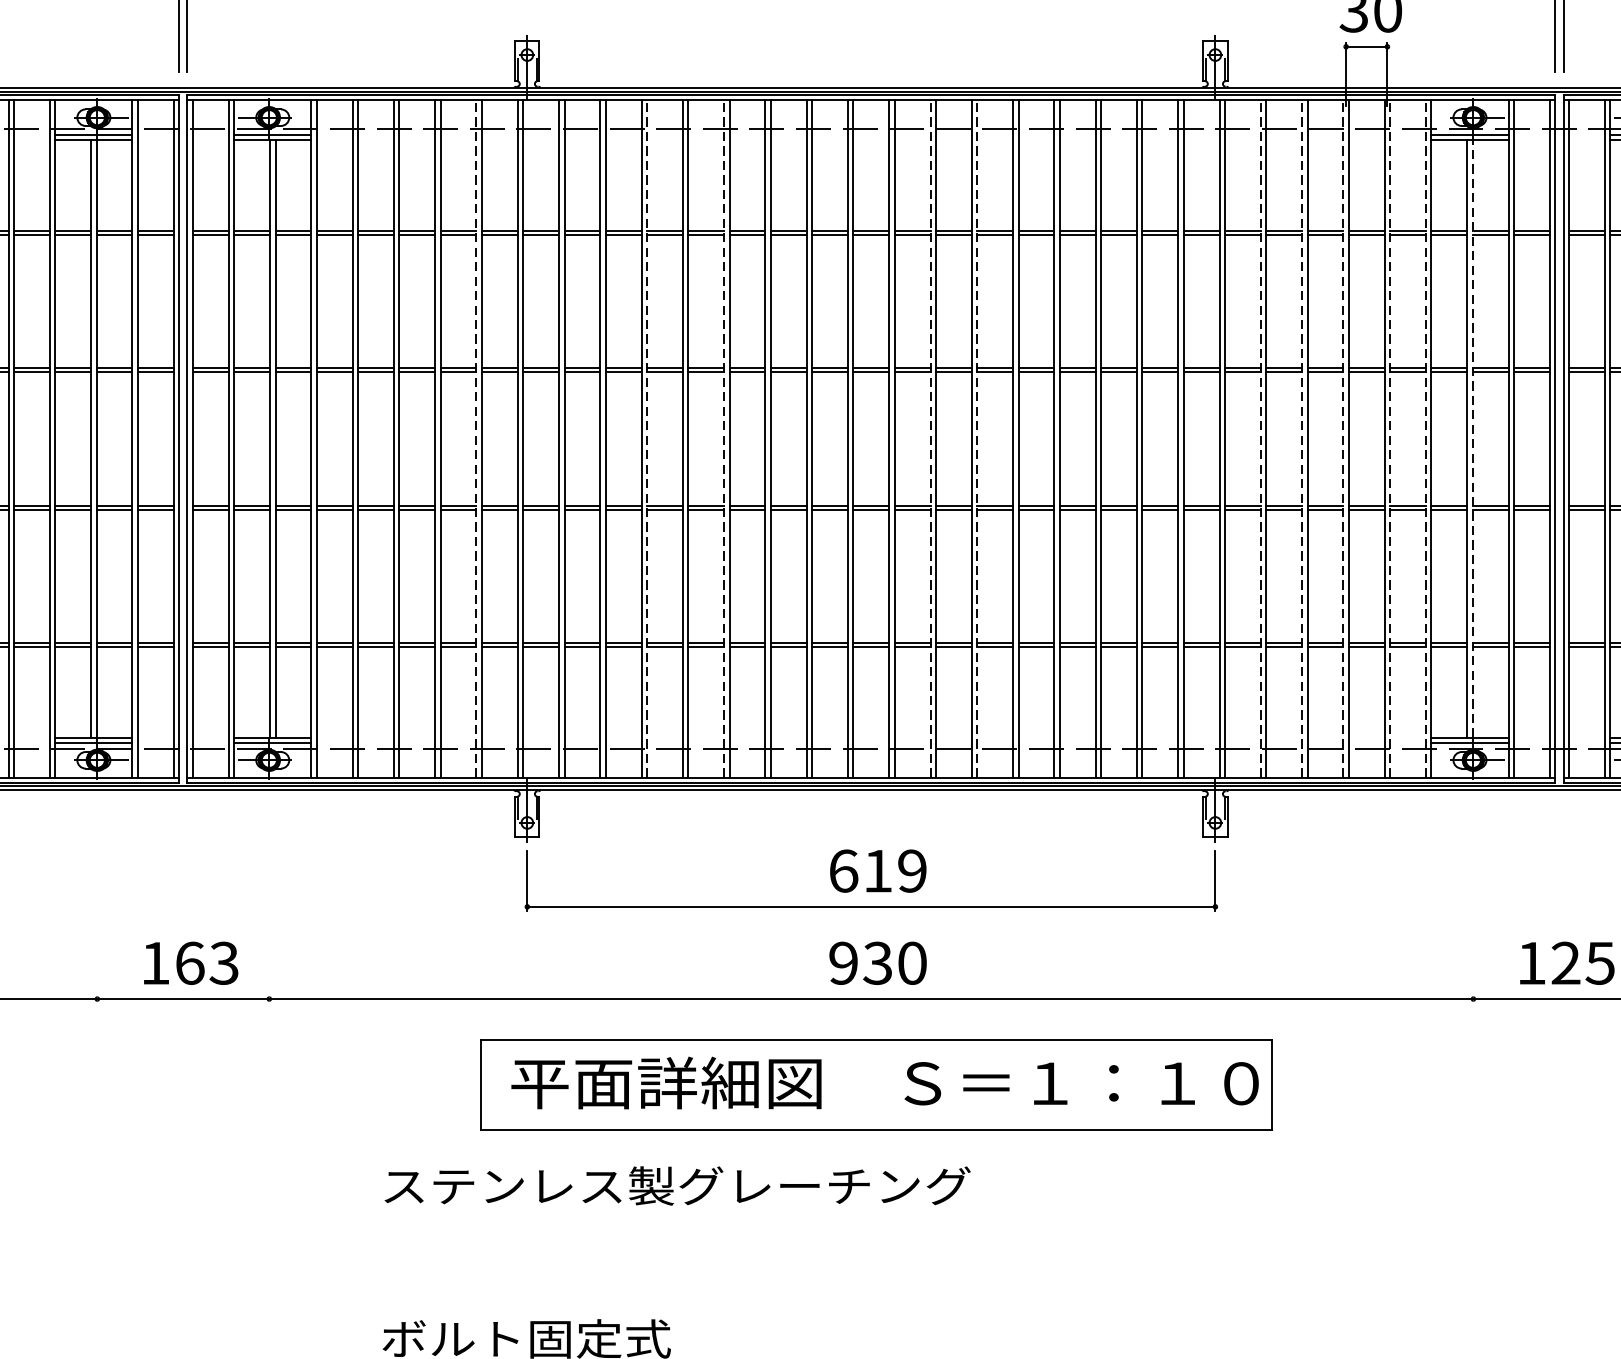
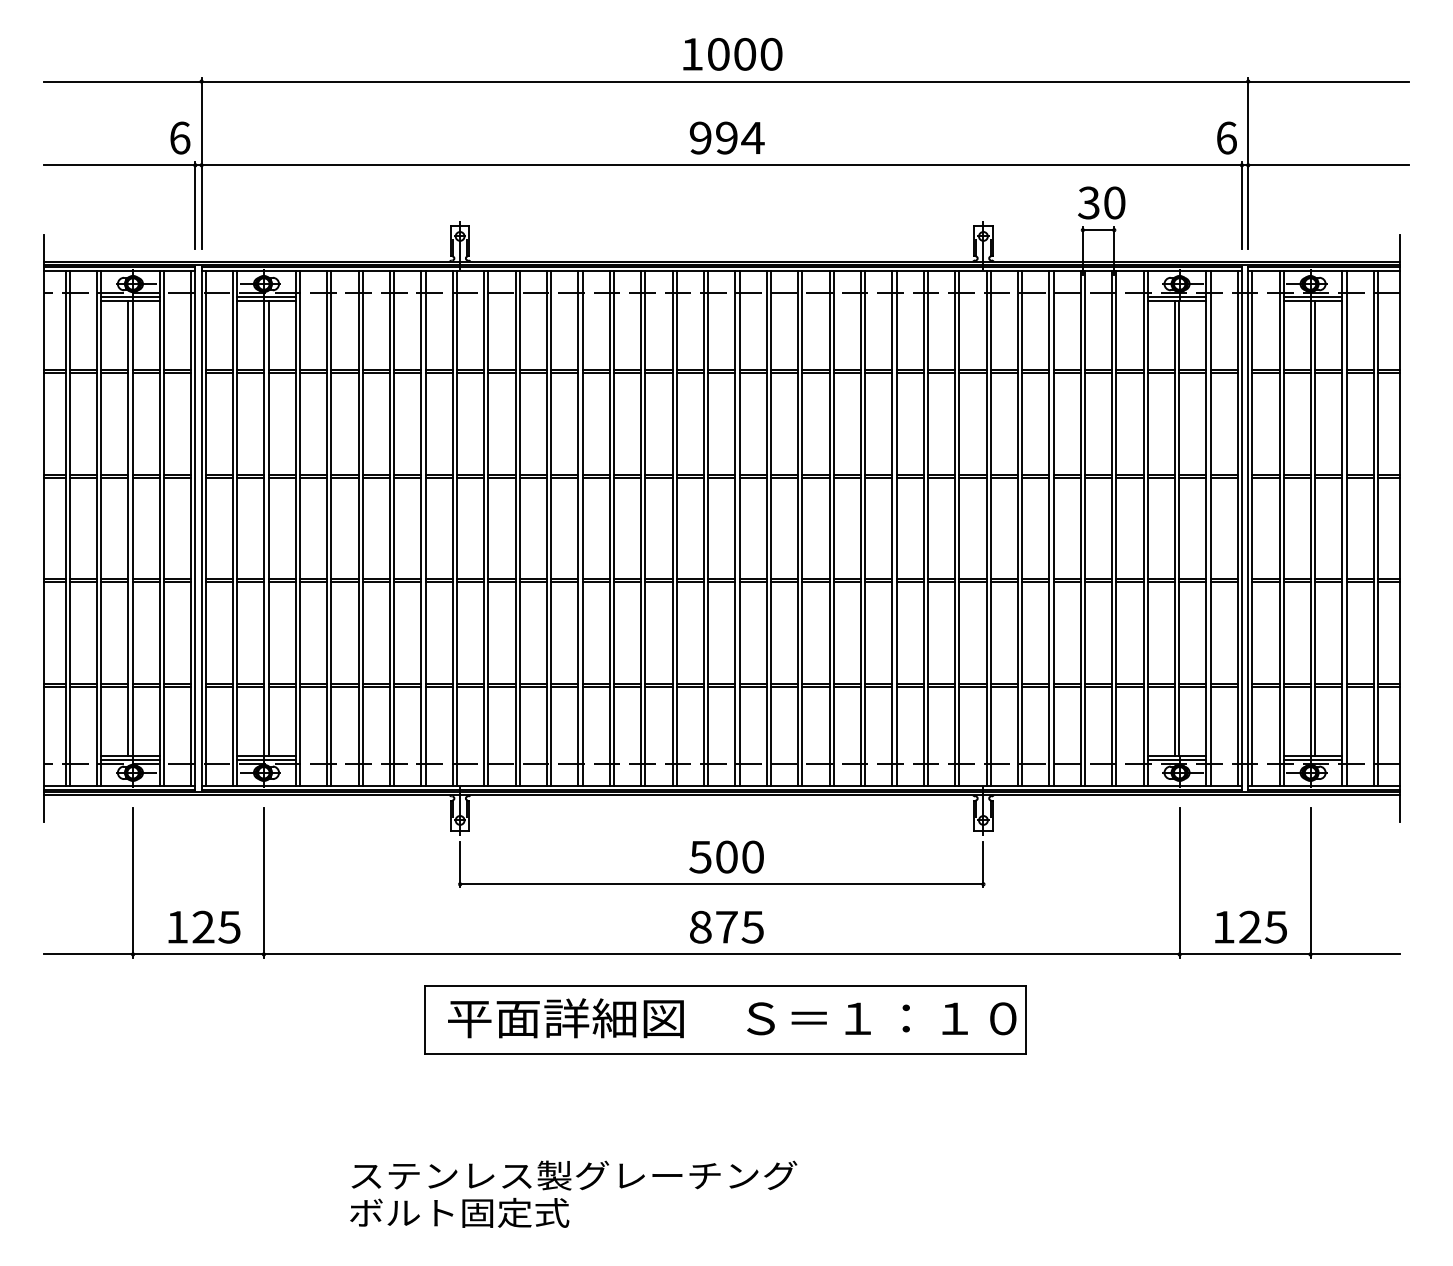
line: (476, 437) -> (421, 527), dashed -> solid
line: (647, 437) -> (551, 527), dashed -> solid
line: (723, 437) -> (609, 527), dashed -> solid
line: (930, 437) -> (766, 527), dashed -> solid
line: (977, 437) -> (802, 527), dashed -> solid
line: (1260, 437) -> (1017, 527), dashed -> solid
line: (1302, 437) -> (1049, 527), dashed -> solid
line: (1343, 437) -> (1080, 527), dashed -> solid
line: (1390, 437) -> (1116, 527), dashed -> solid
line: (1425, 437) -> (1143, 527), dashed -> solid
line: (1473, 437) -> (1179, 527), dashed -> solid
text: (877, 870) -> (726, 856), 619 -> 500
line: (97, 904) -> (133, 882), added
line: (268, 904) -> (263, 882), added
line: (1473, 904) -> (1179, 882), added
text: (207, 962) -> (216, 926), 163 -> 125
text: (877, 962) -> (726, 926), 930 -> 875
text: (677, 1185) -> (574, 1175), moved

